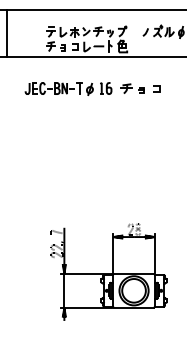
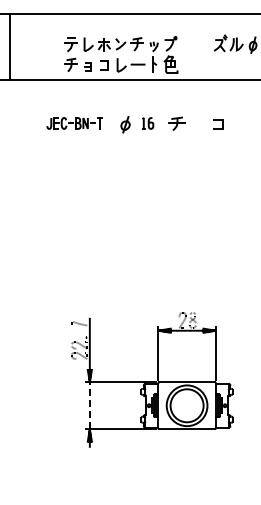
line: (145, 31) -> (203, 44), removed
part: (53, 88) -> (74, 123), size x0.7
part: (105, 88) -> (147, 123), size x0.7
part: (141, 90) -> (197, 125), removed
line: (64, 290) -> (89, 405), solid -> dashed

